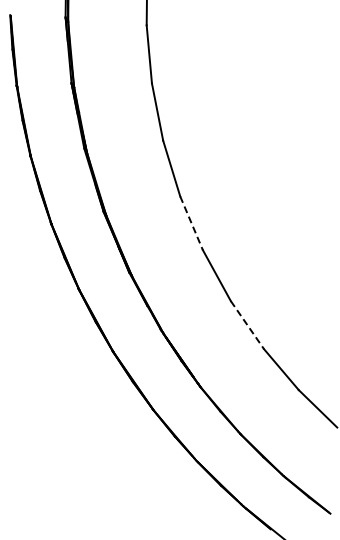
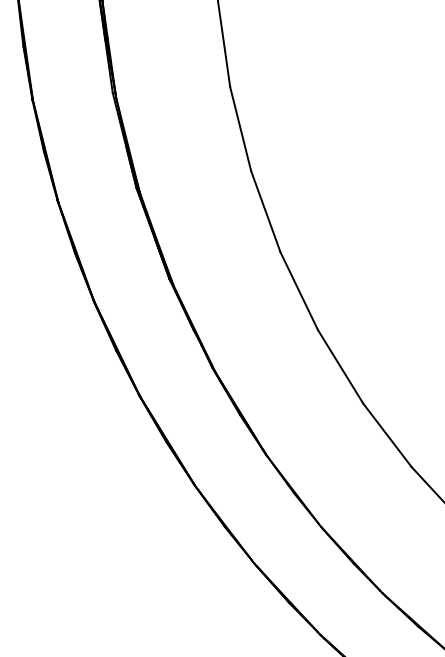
line: (191, 223) -> (265, 212), dashed -> solid
line: (247, 325) -> (340, 367), dashed -> solid

